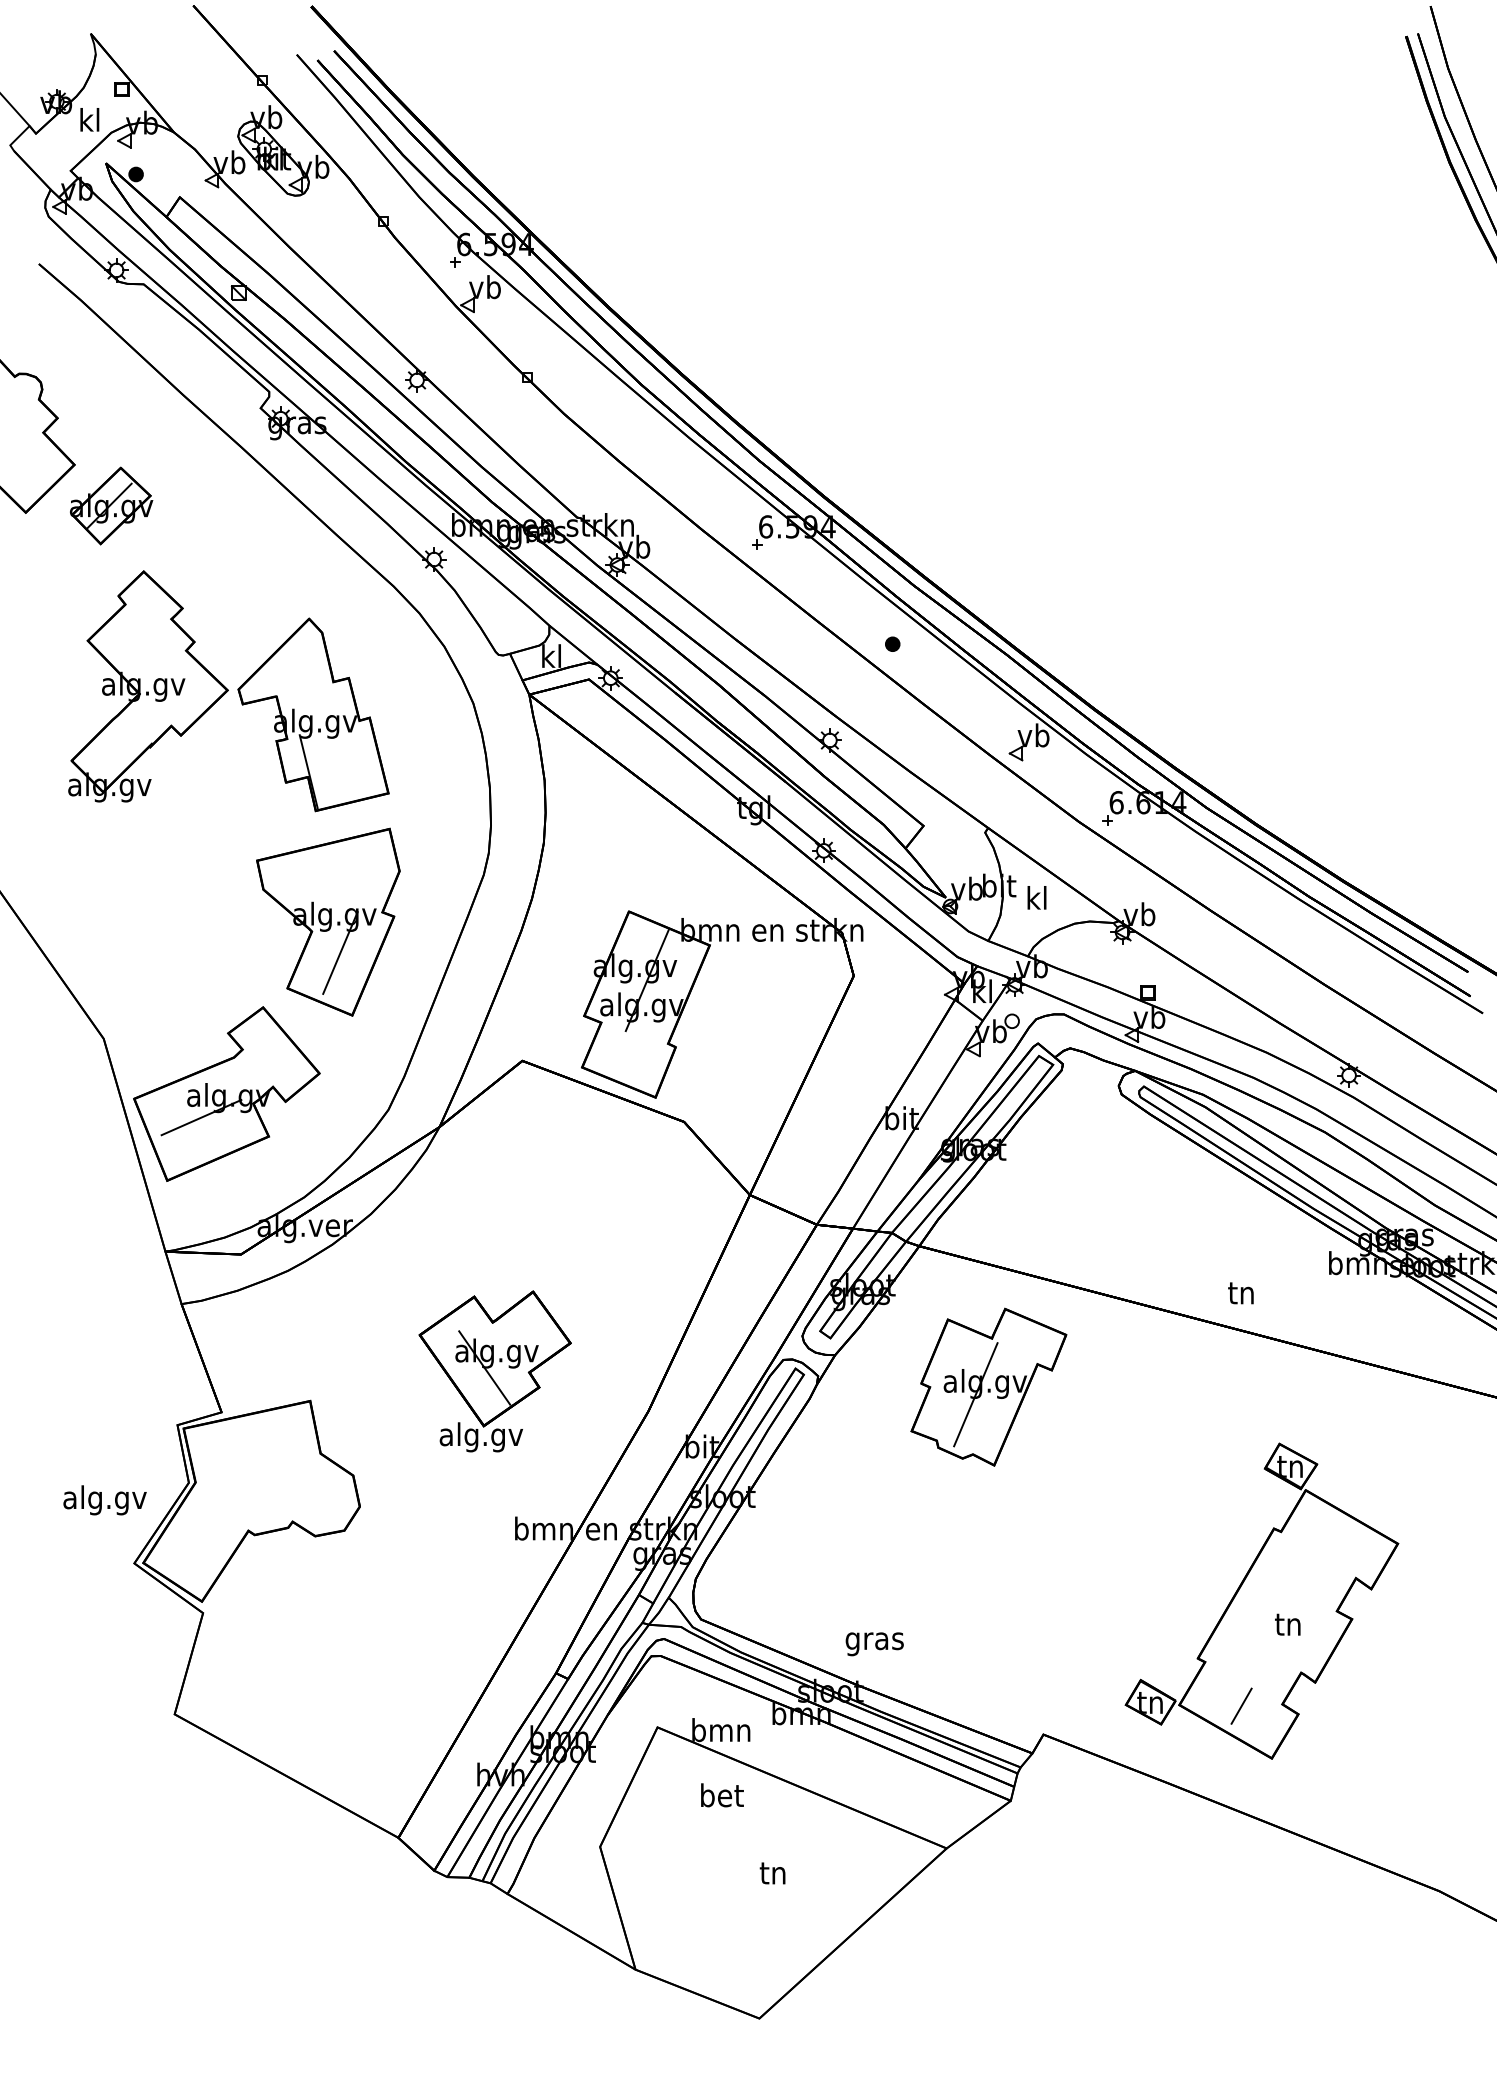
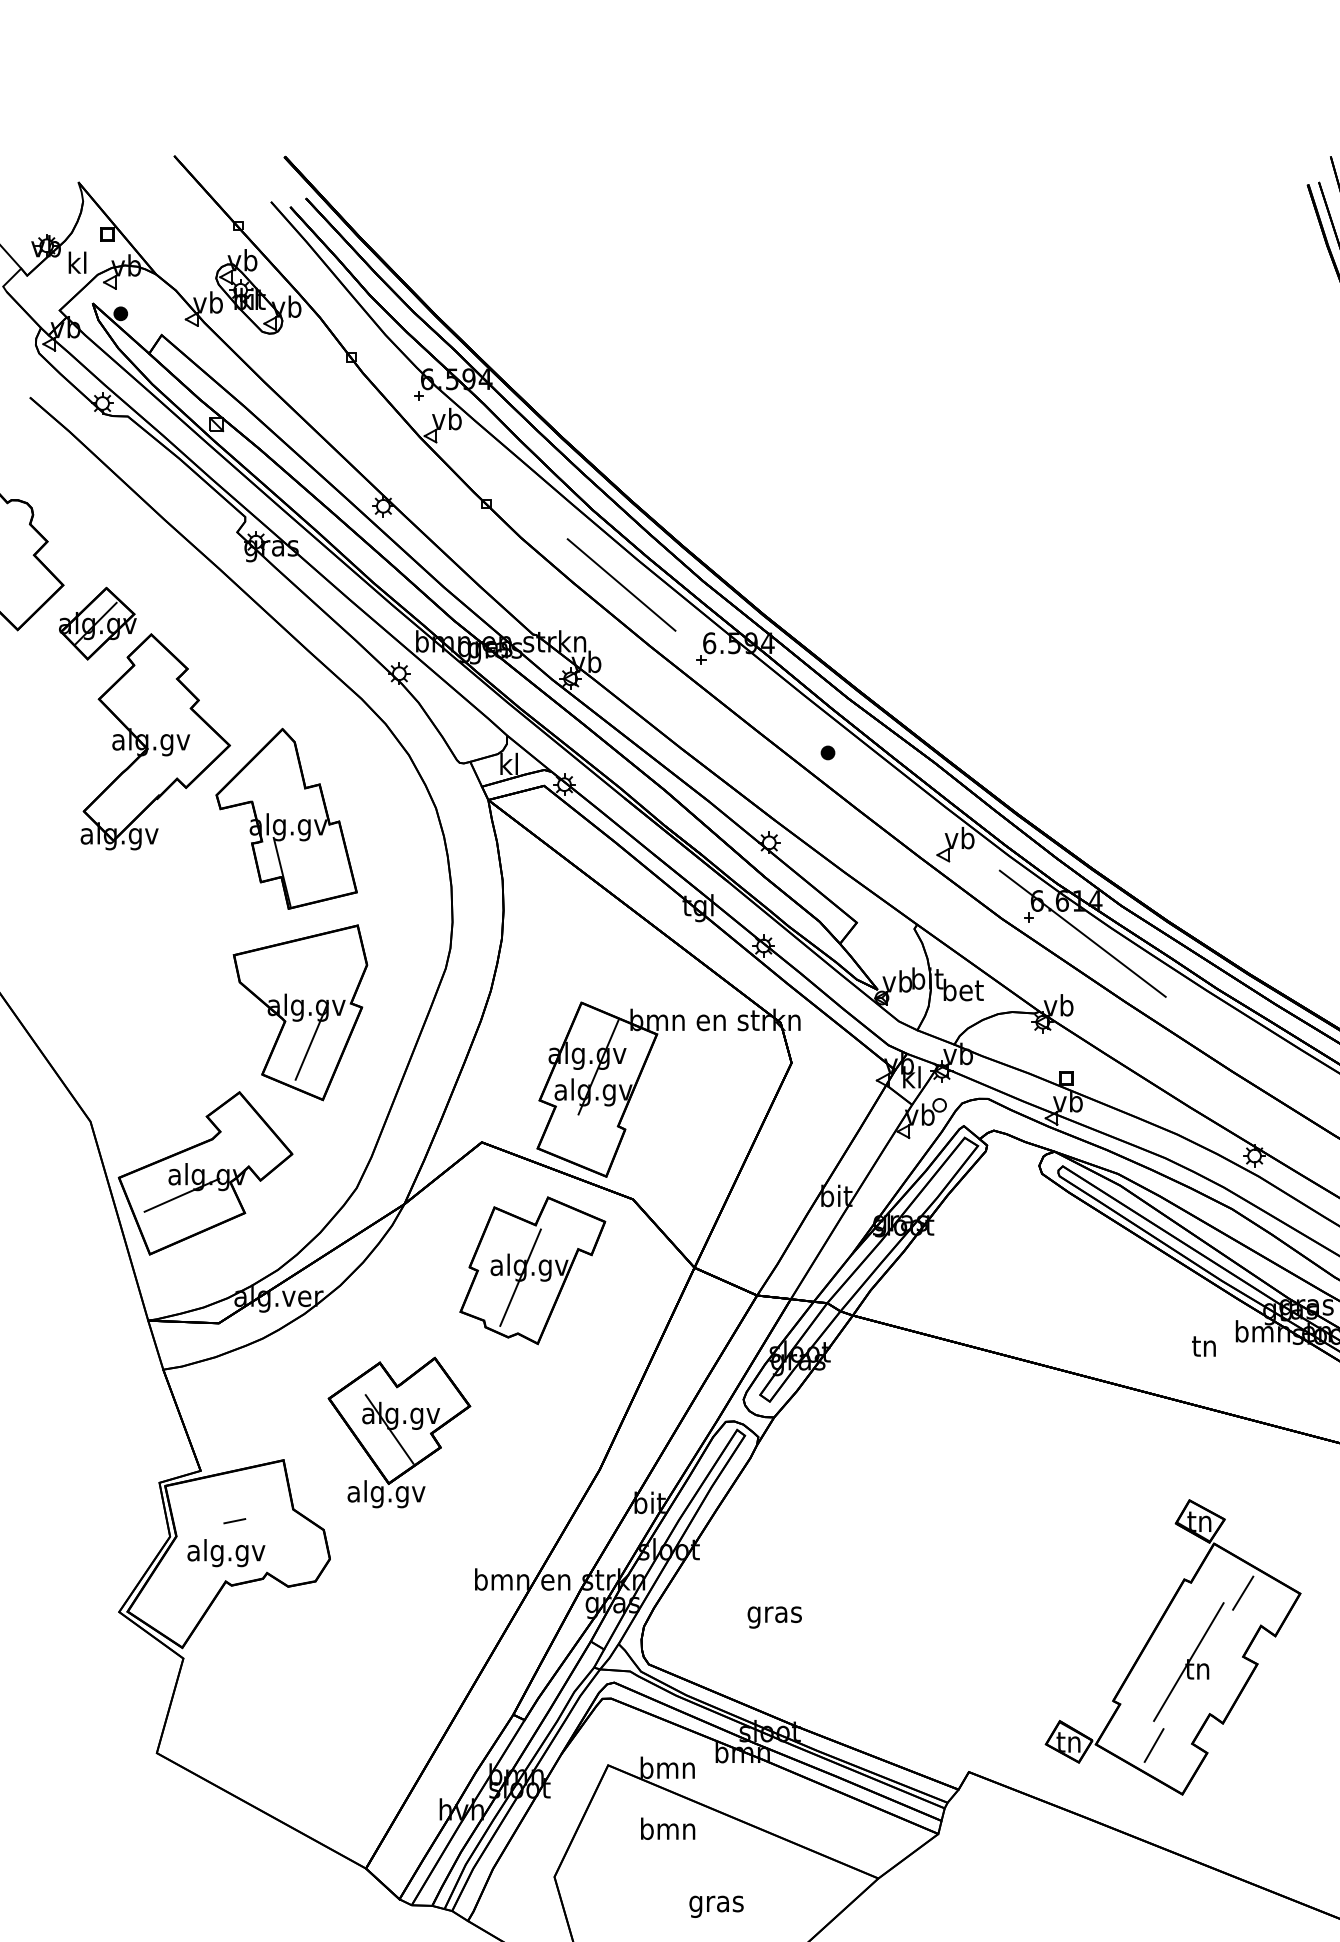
line: (671, 464) -> (621, 584), added
part: (148, 686) -> (155, 741), moved
line: (1165, 837) -> (1082, 933), added
text: (1037, 897) -> (963, 989), kl -> bet
text: (1240, 1293) -> (1203, 1346), moved
part: (494, 1371) -> (398, 1432), moved
part: (988, 1386) -> (532, 1270), moved
line: (258, 1466) -> (235, 1521), added
text: (104, 1500) -> (225, 1553), moved
line: (1336, 1542) -> (1242, 1592), added
line: (1278, 1616) -> (1188, 1661), added
text: (874, 1644) -> (774, 1617), moved
text: (721, 1795) -> (667, 1828), bet -> bmn
text: (773, 1876) -> (716, 1904), tn -> gras

